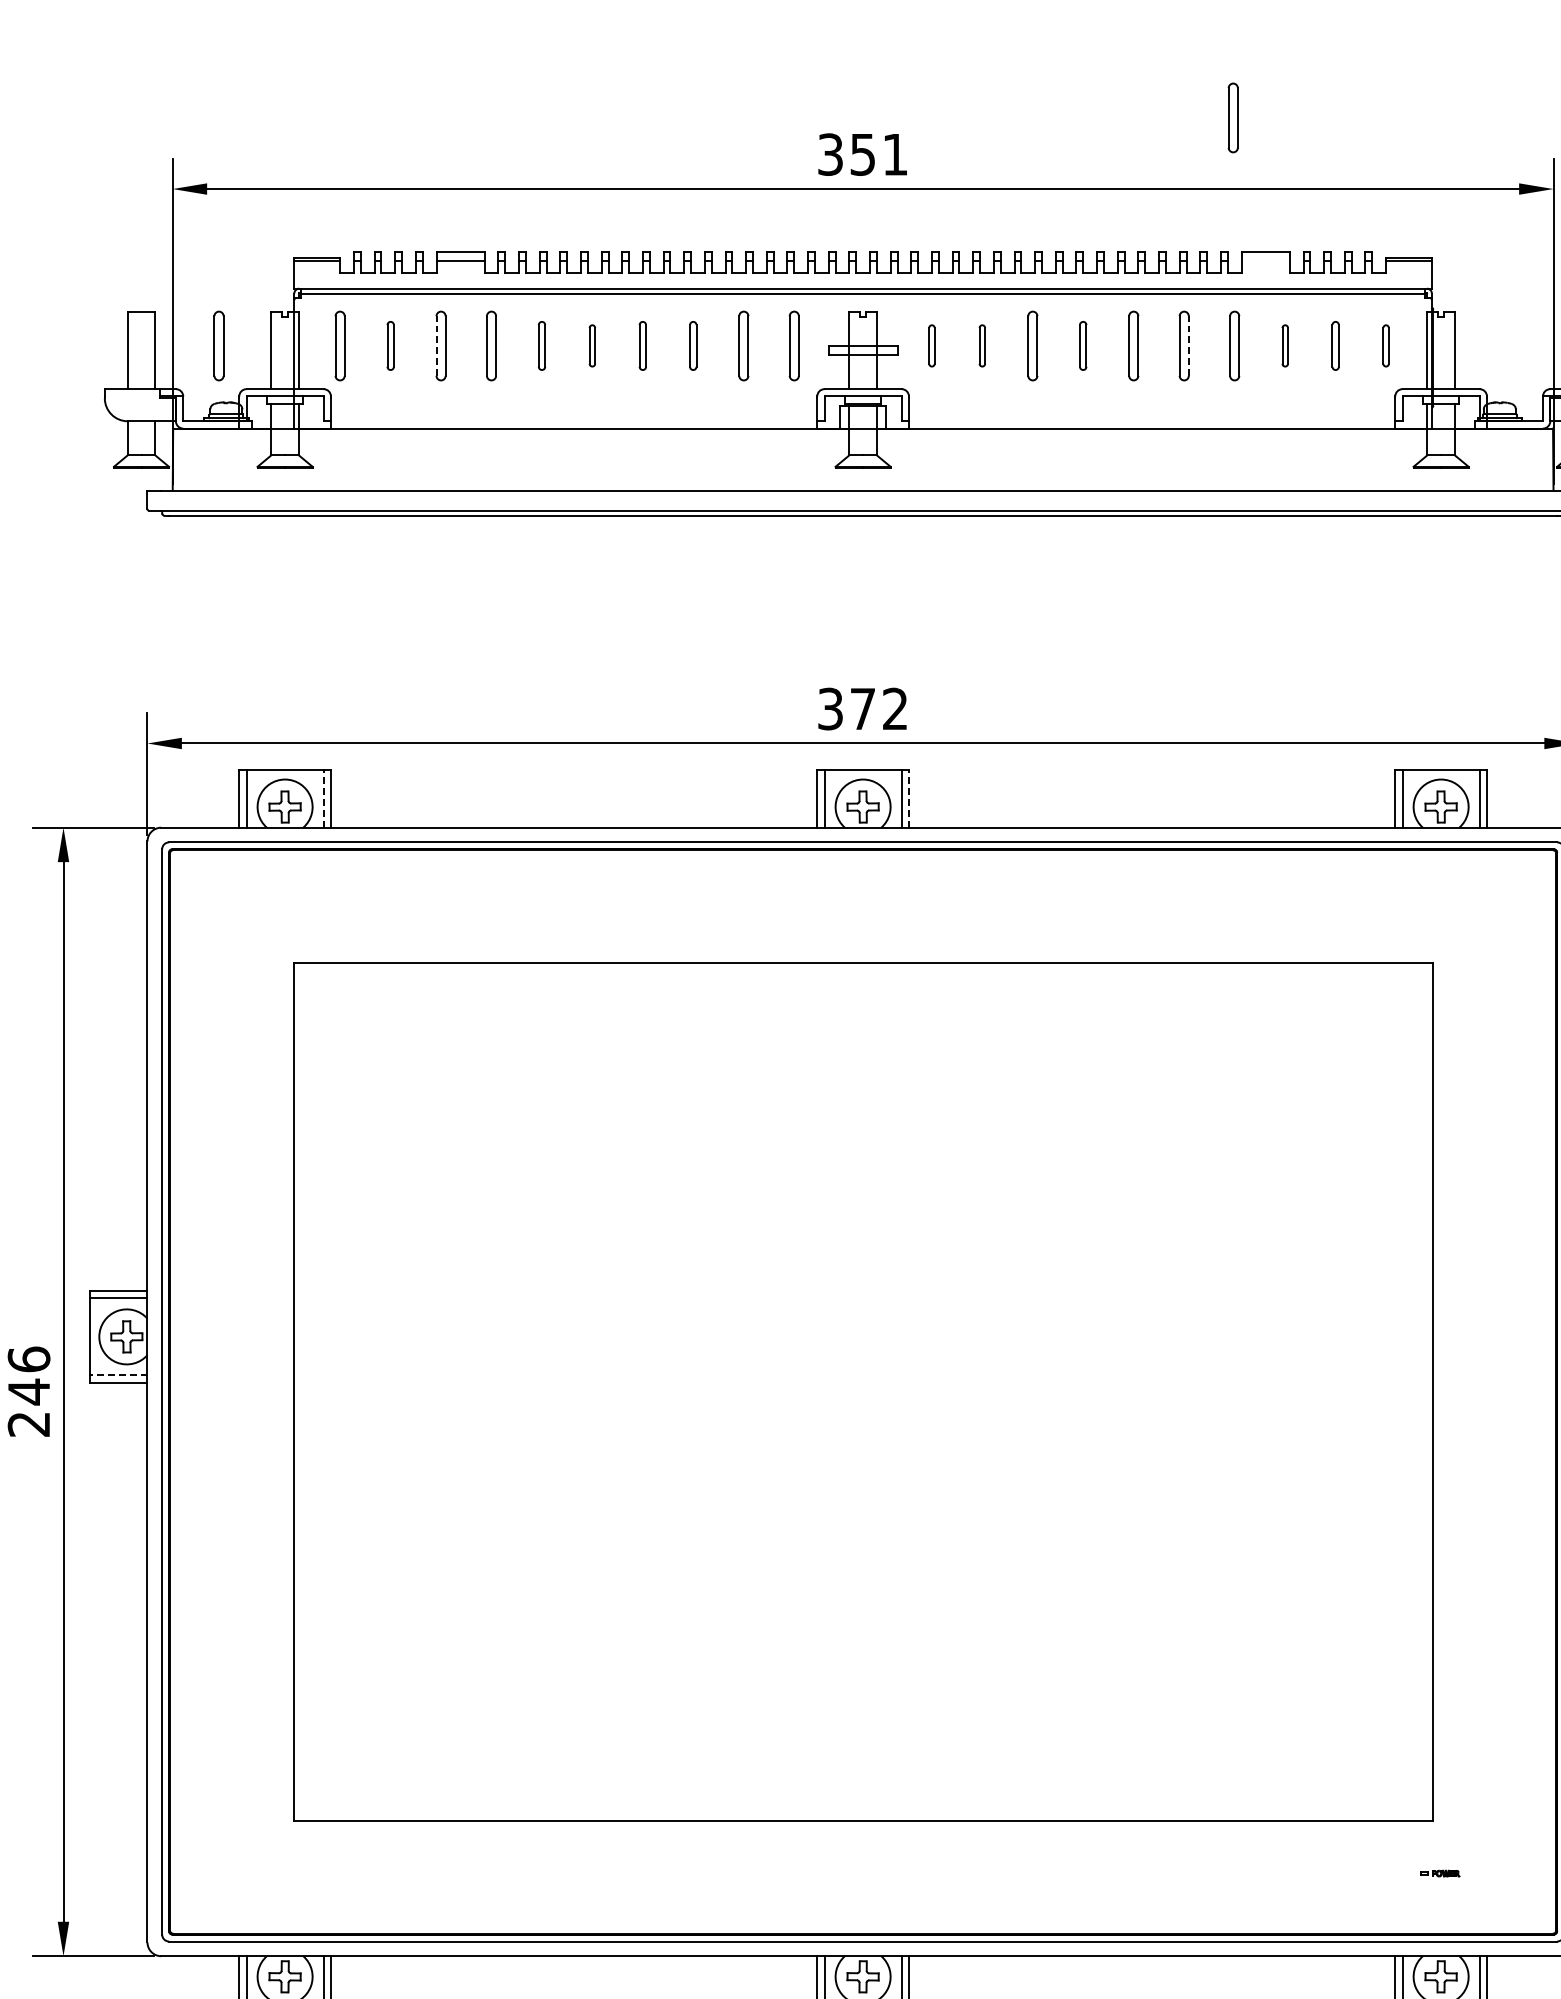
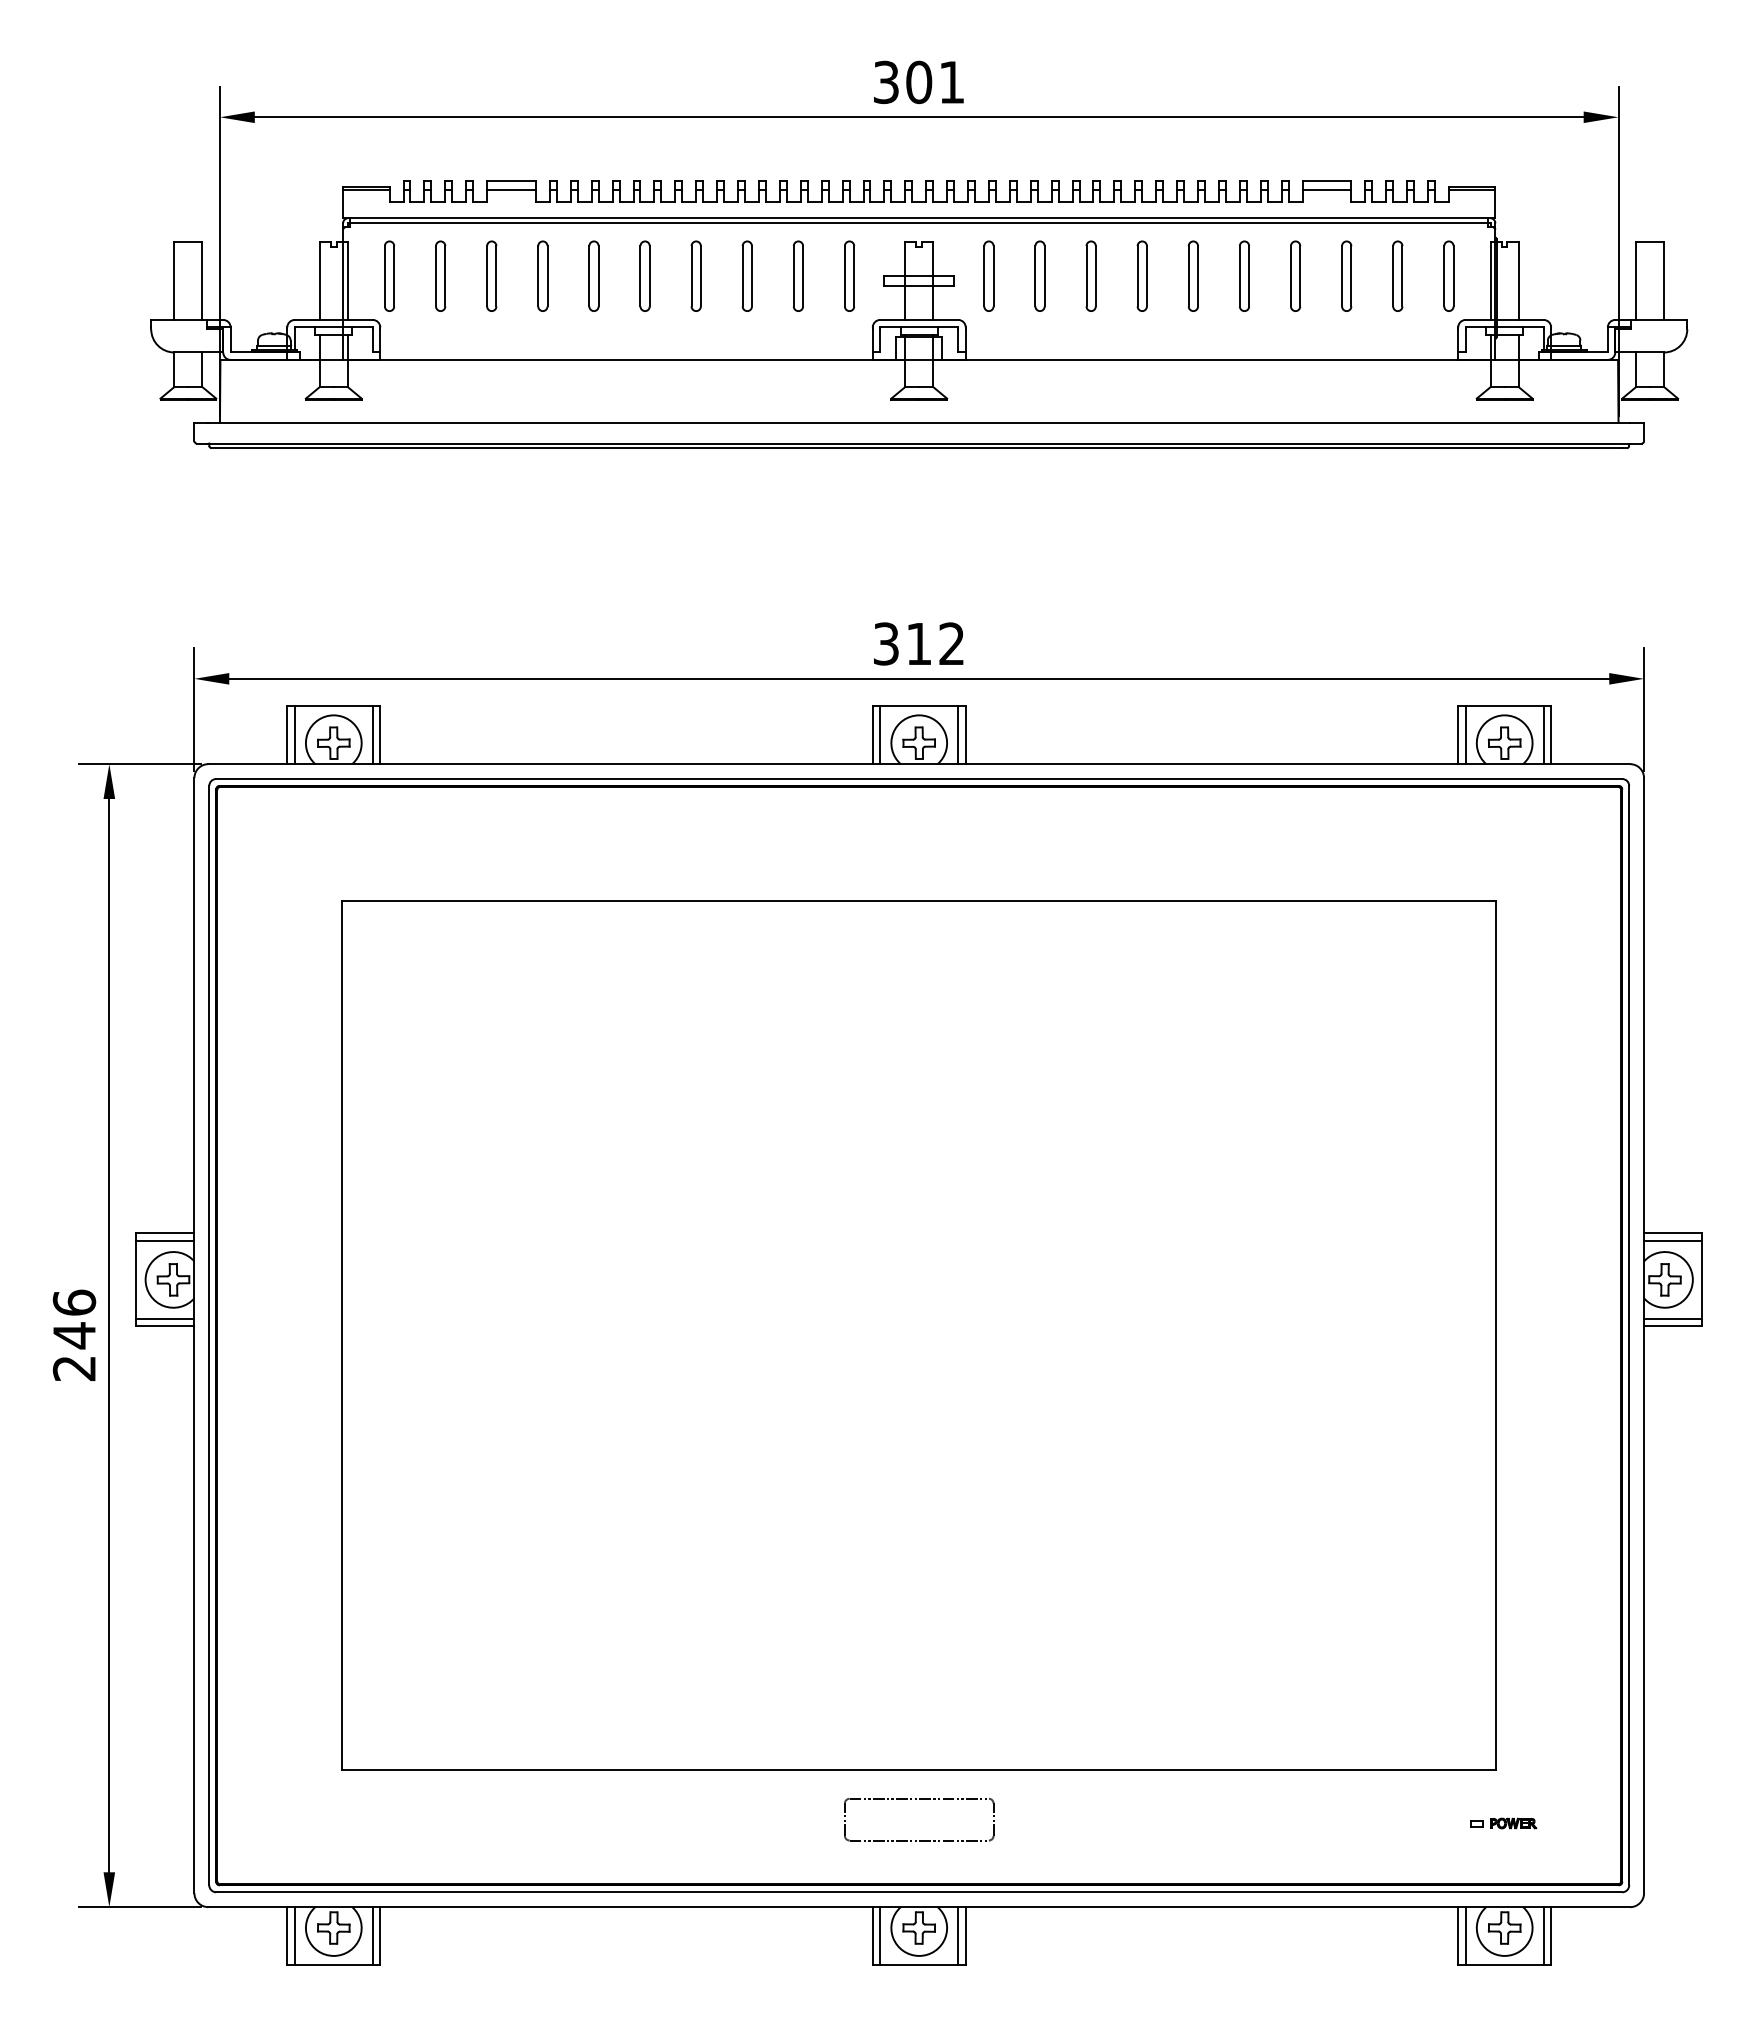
part: (1232, 117) -> (1293, 44), removed
text: (863, 154) -> (919, 82), 351 -> 301
line: (1265, 261) -> (1326, 190), added
part: (218, 345) -> (266, 275), removed
part: (390, 345) -> (440, 275), size x1.43
line: (436, 345) -> (487, 275), dashed -> solid
part: (541, 345) -> (593, 275), size x1.43
part: (591, 345) -> (644, 275), size x1.67
part: (642, 345) -> (695, 275), size x1.43
part: (692, 345) -> (746, 275), size x1.43
part: (931, 345) -> (988, 275), size x1.67
part: (981, 345) -> (1039, 275), size x1.67
part: (1082, 345) -> (1141, 275), size x1.43
line: (1189, 345) -> (1249, 275), dashed -> solid
part: (1284, 345) -> (1346, 275), size x1.67
part: (1335, 345) -> (1397, 275), size x1.43
part: (1385, 345) -> (1448, 275), size x1.67
text: (863, 708) -> (919, 643), 372 -> 312
line: (323, 798) -> (372, 734), dashed -> solid
line: (908, 798) -> (965, 734), dashed -> solid
line: (117, 1375) -> (164, 1318), dashed -> solid
part: (863, 1849) -> (919, 1799), added
part: (1439, 1873) -> (1503, 1823), size x1.67

